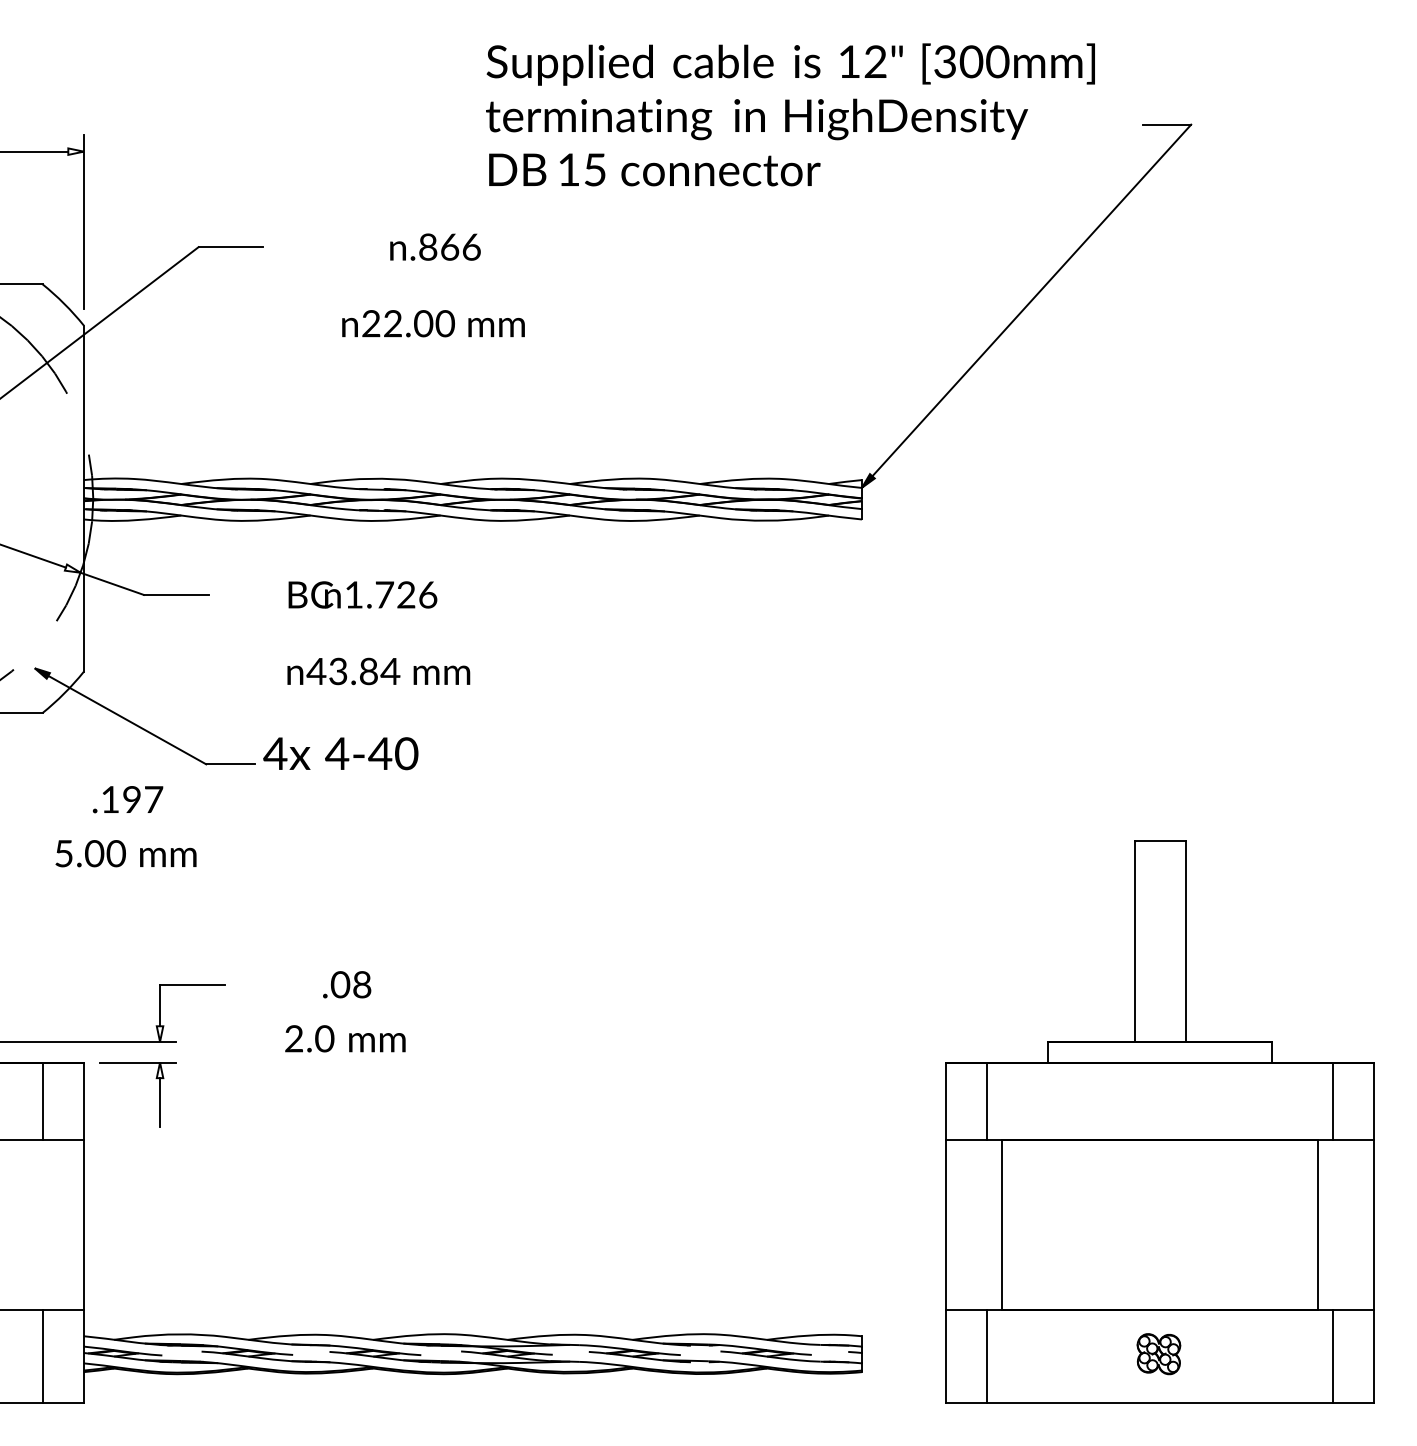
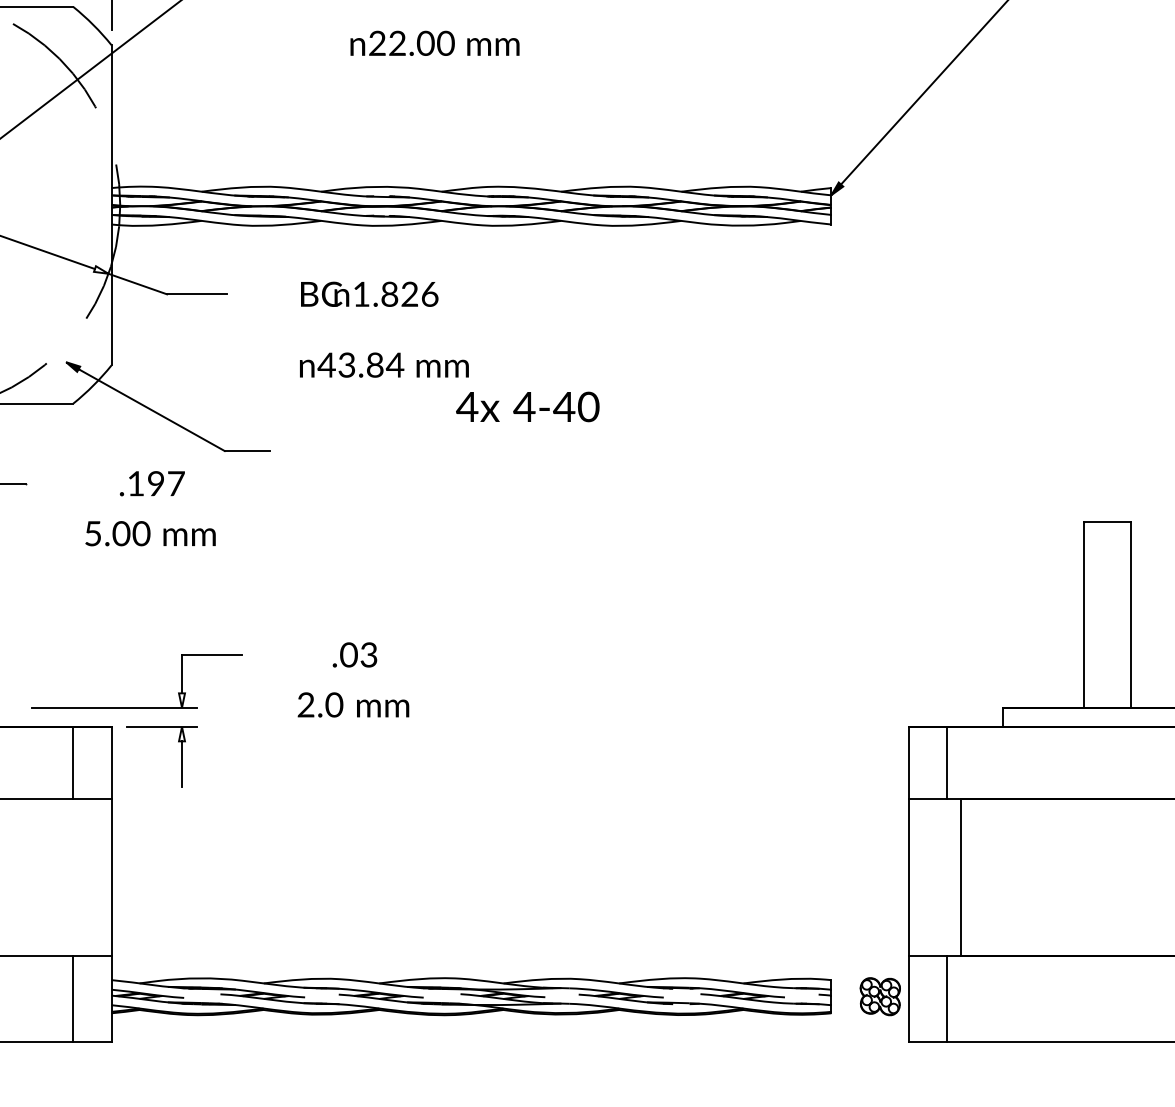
text: (384, 594) -> (389, 293), 1.726 -> 1.826
text: (340, 753) -> (527, 406), moved
text: (362, 984) -> (369, 654), .08 -> .03
part: (1158, 1354) -> (879, 997), moved

